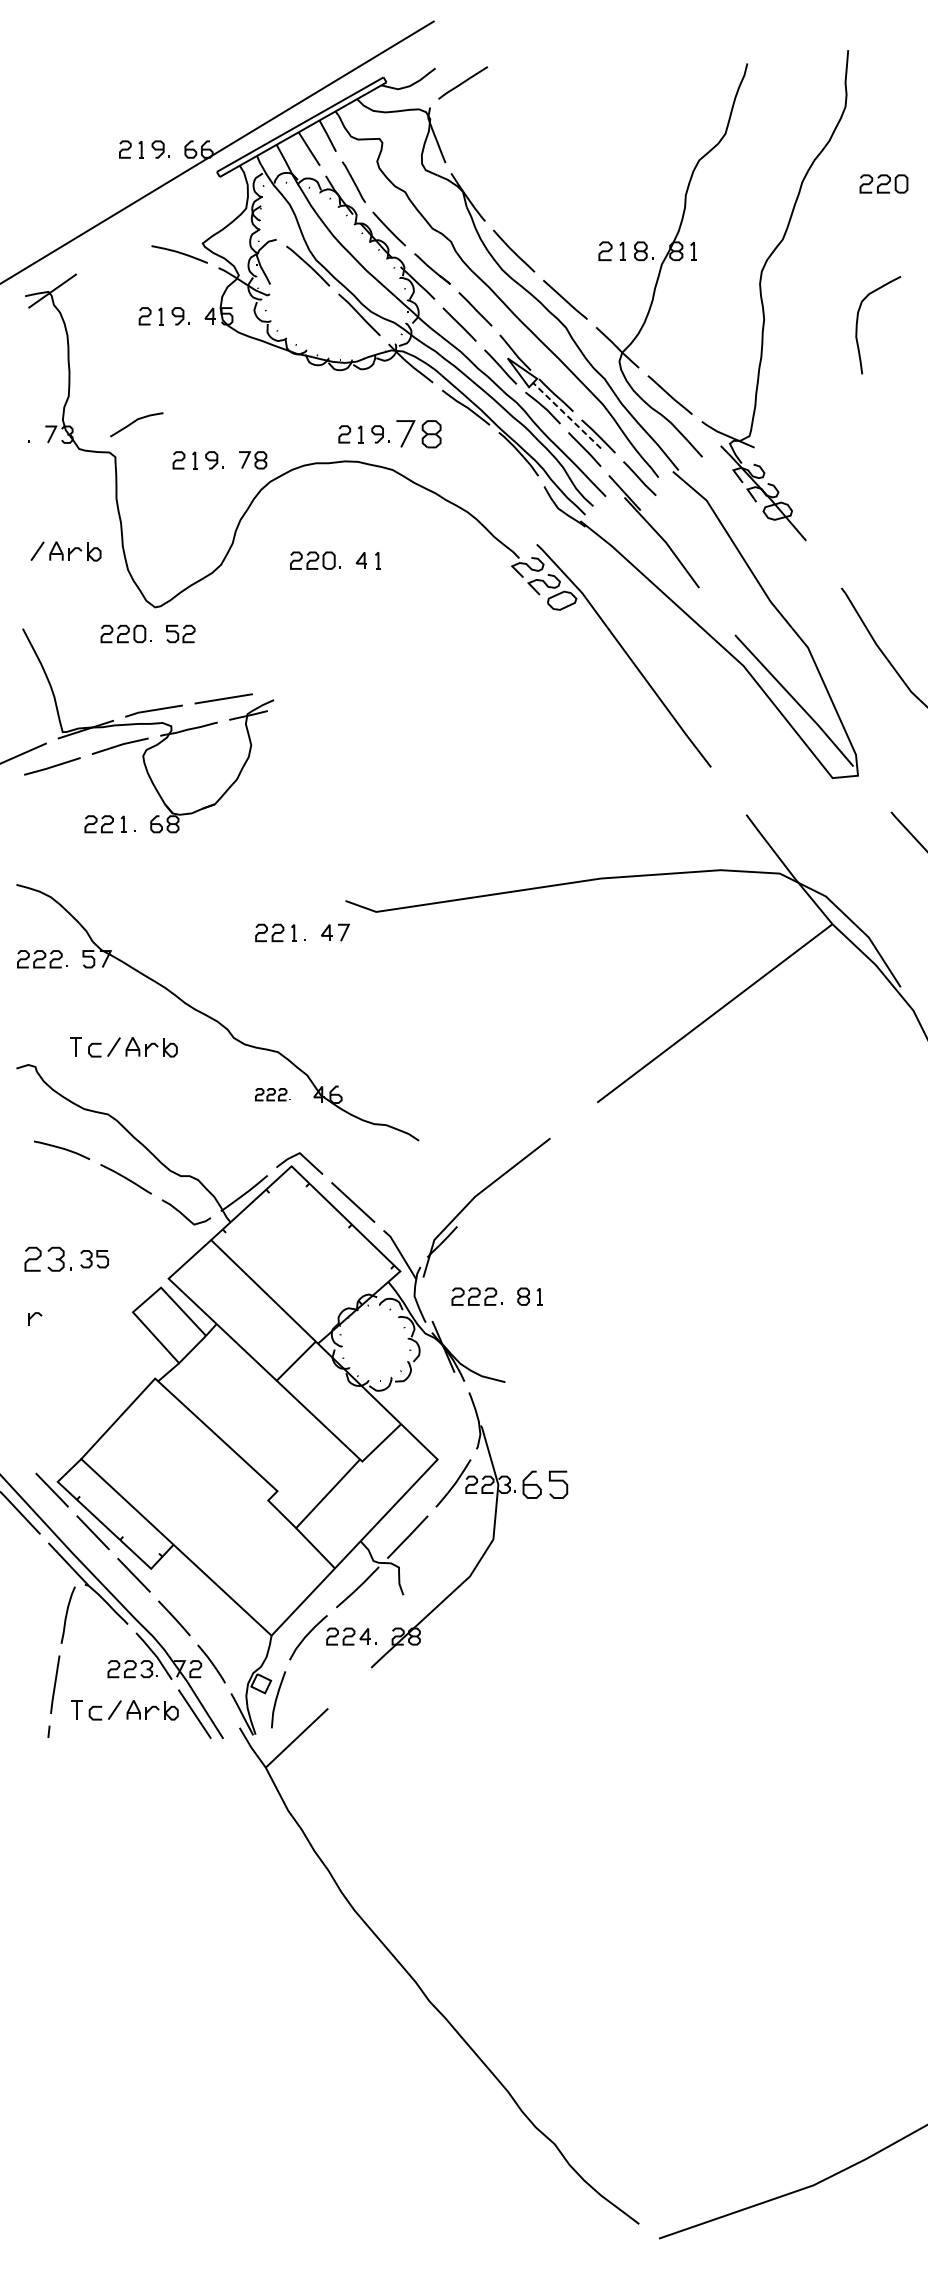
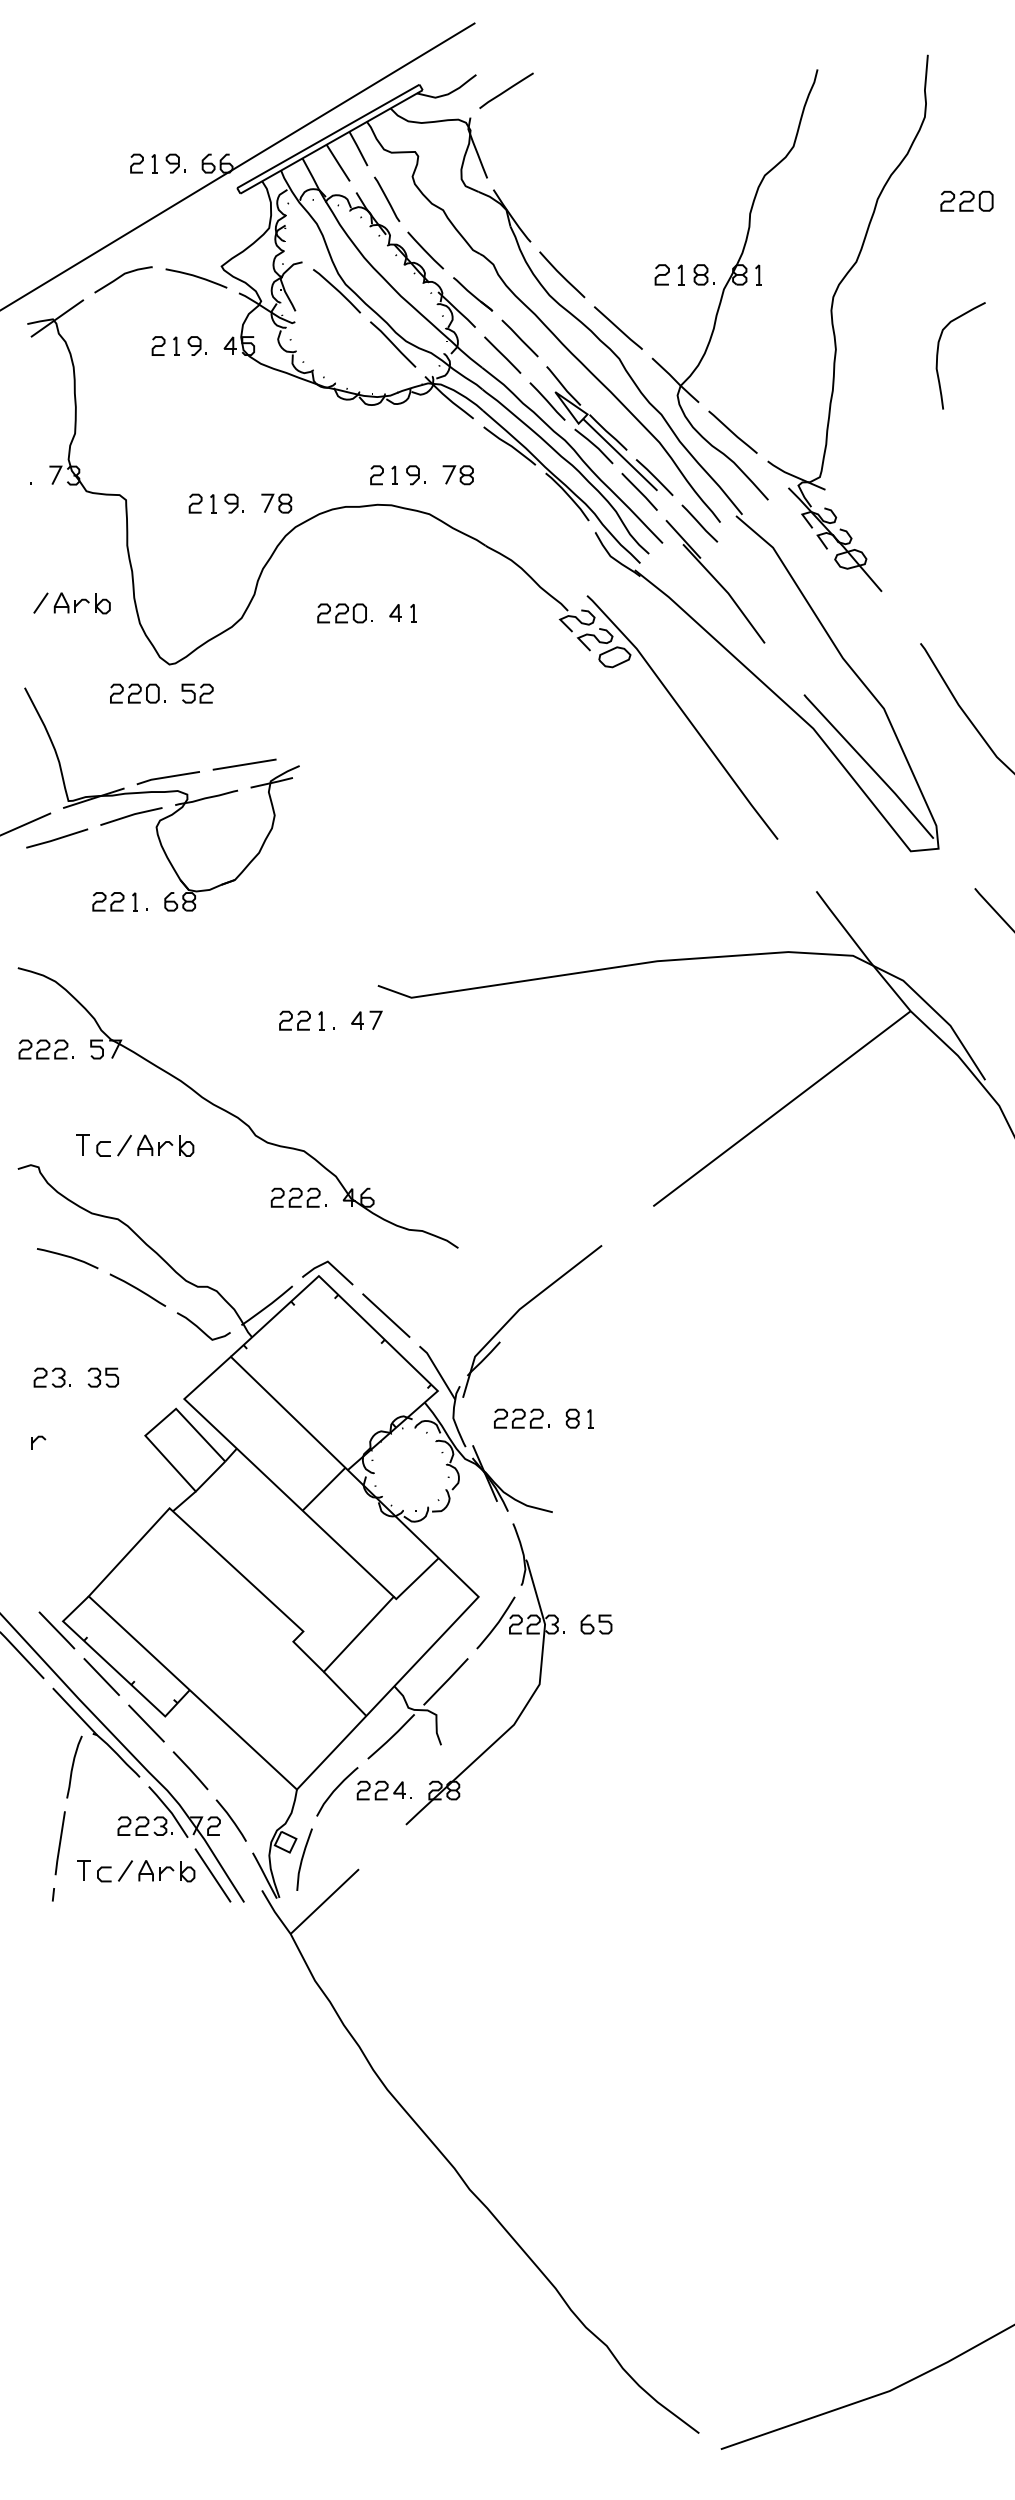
line: (567, 415) -> (620, 454), dashed -> solid
curve: (135, 421) -> (122, 276), moved
part: (418, 434) -> (457, 475), size x0.62
part: (272, 1094) -> (298, 1197), size x1.43
part: (47, 1259) -> (51, 1377), size x0.71
part: (545, 1484) -> (596, 1624), size x0.62

